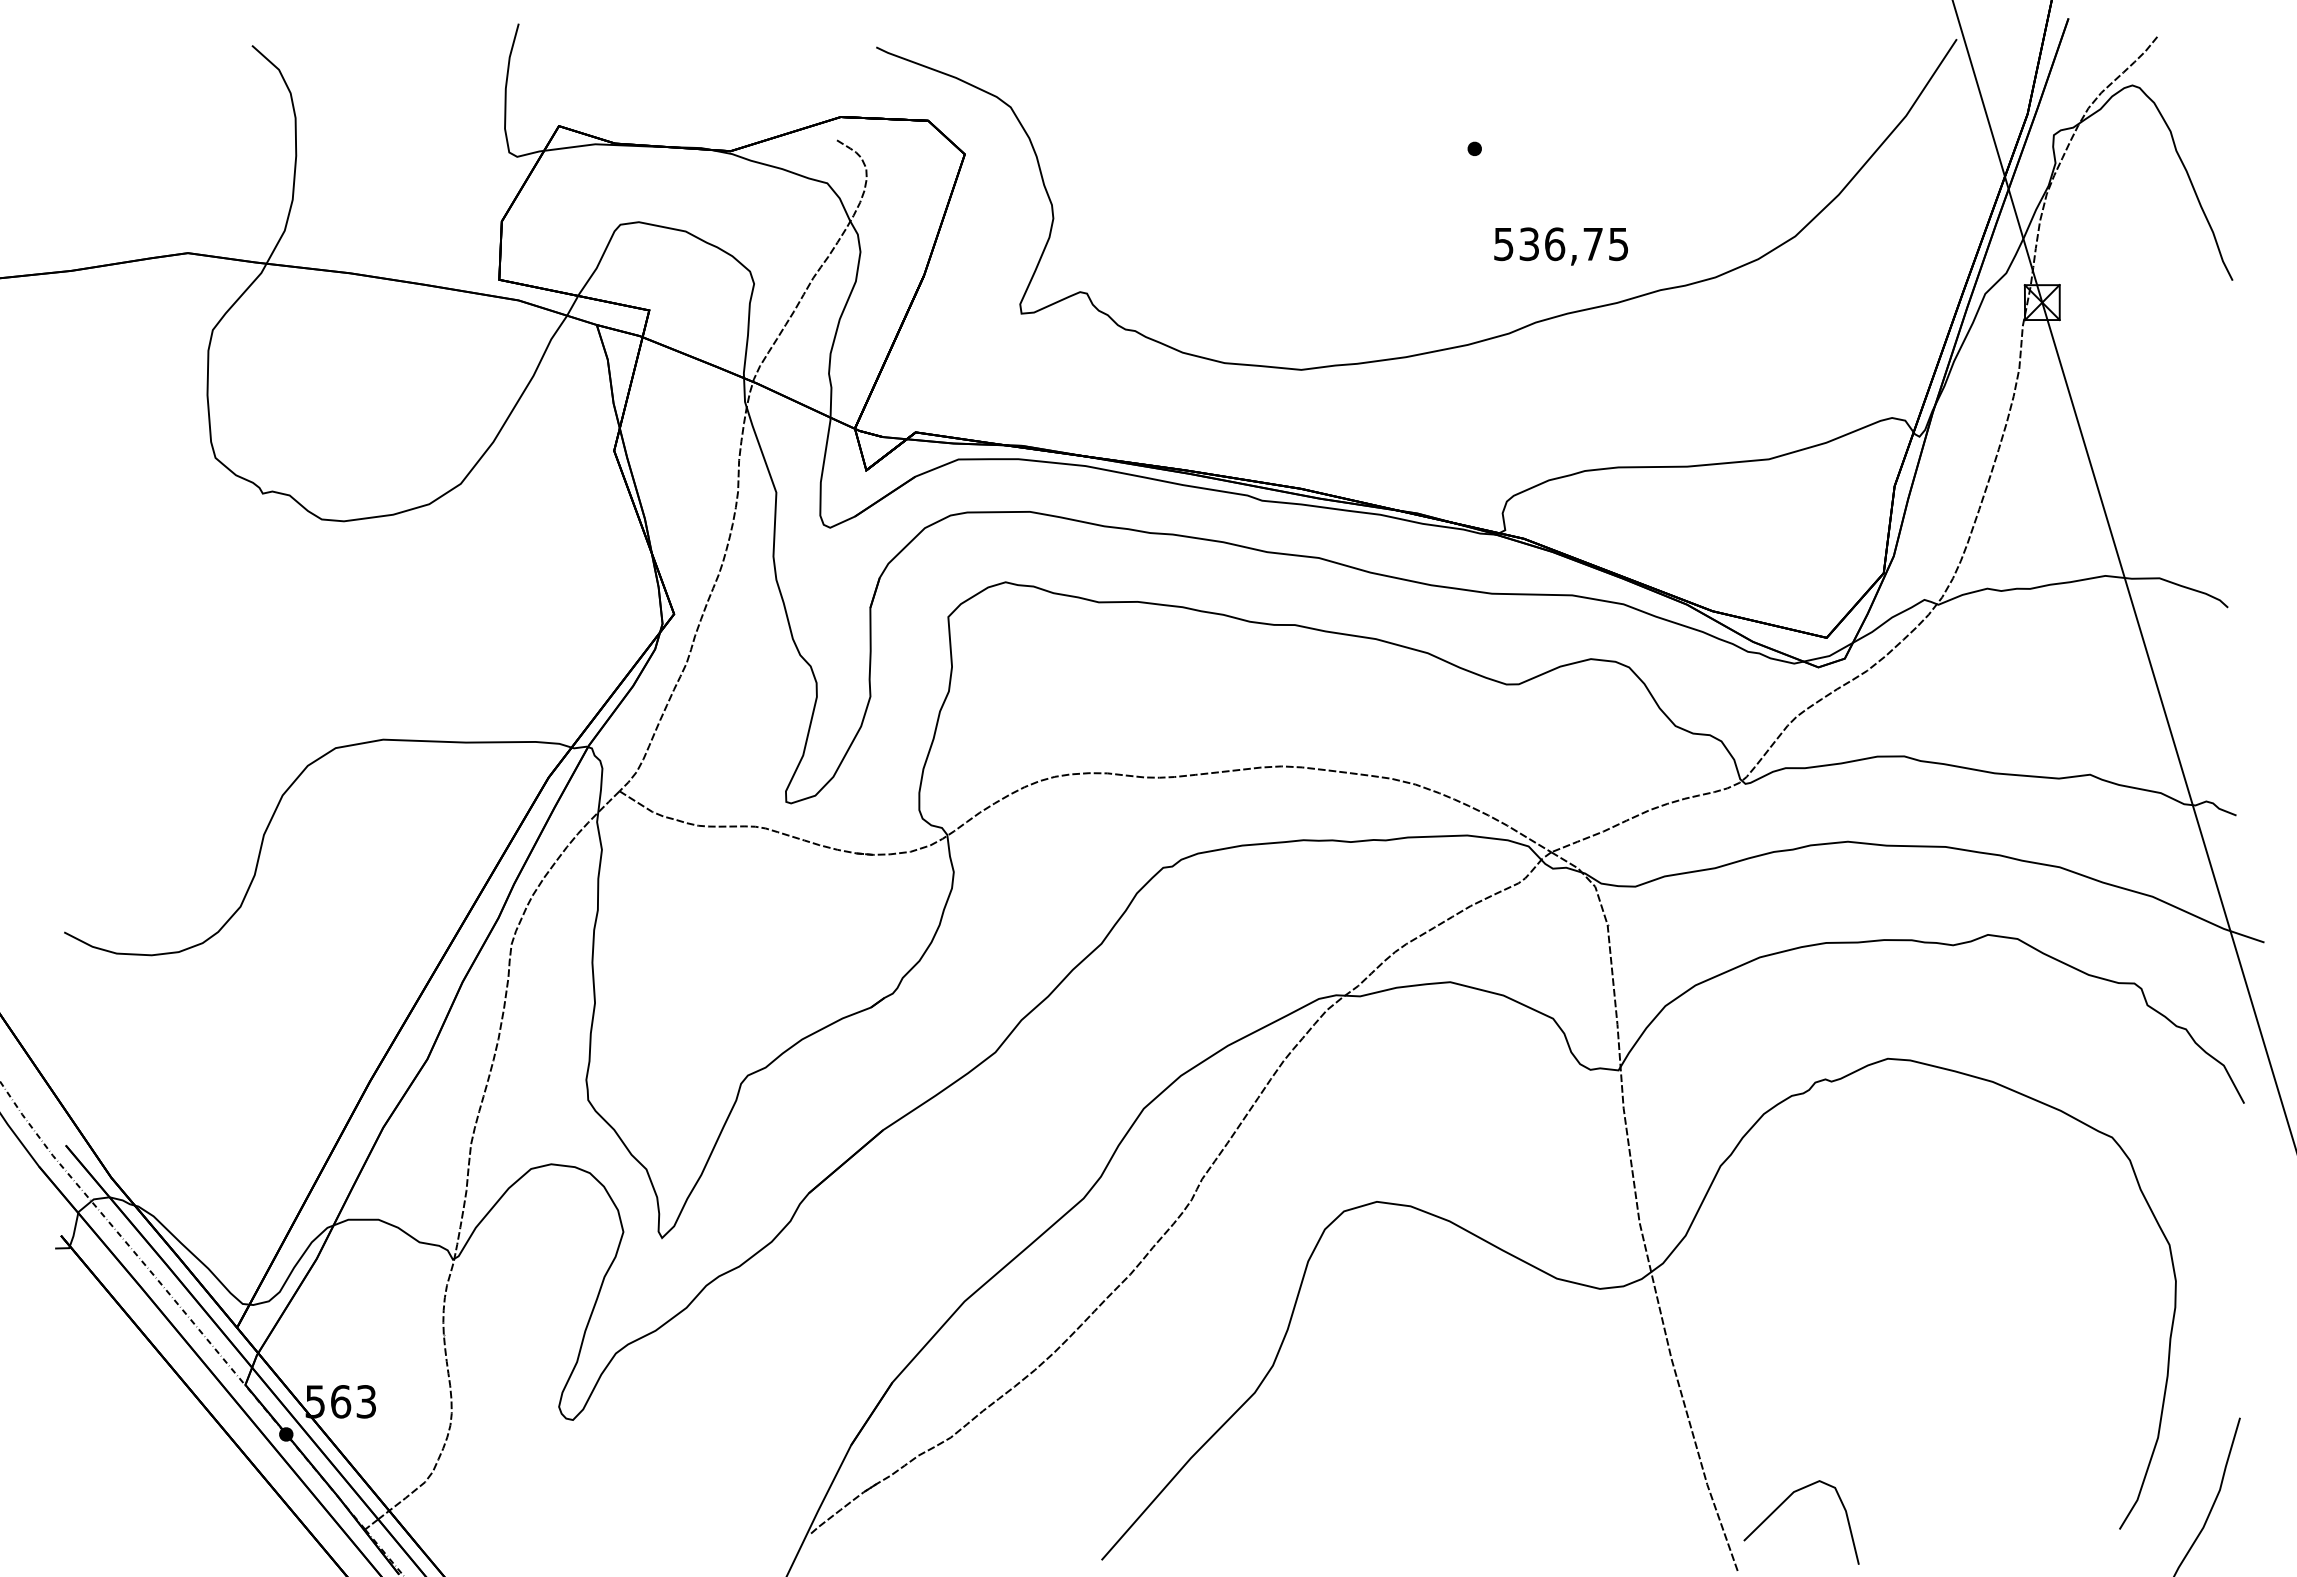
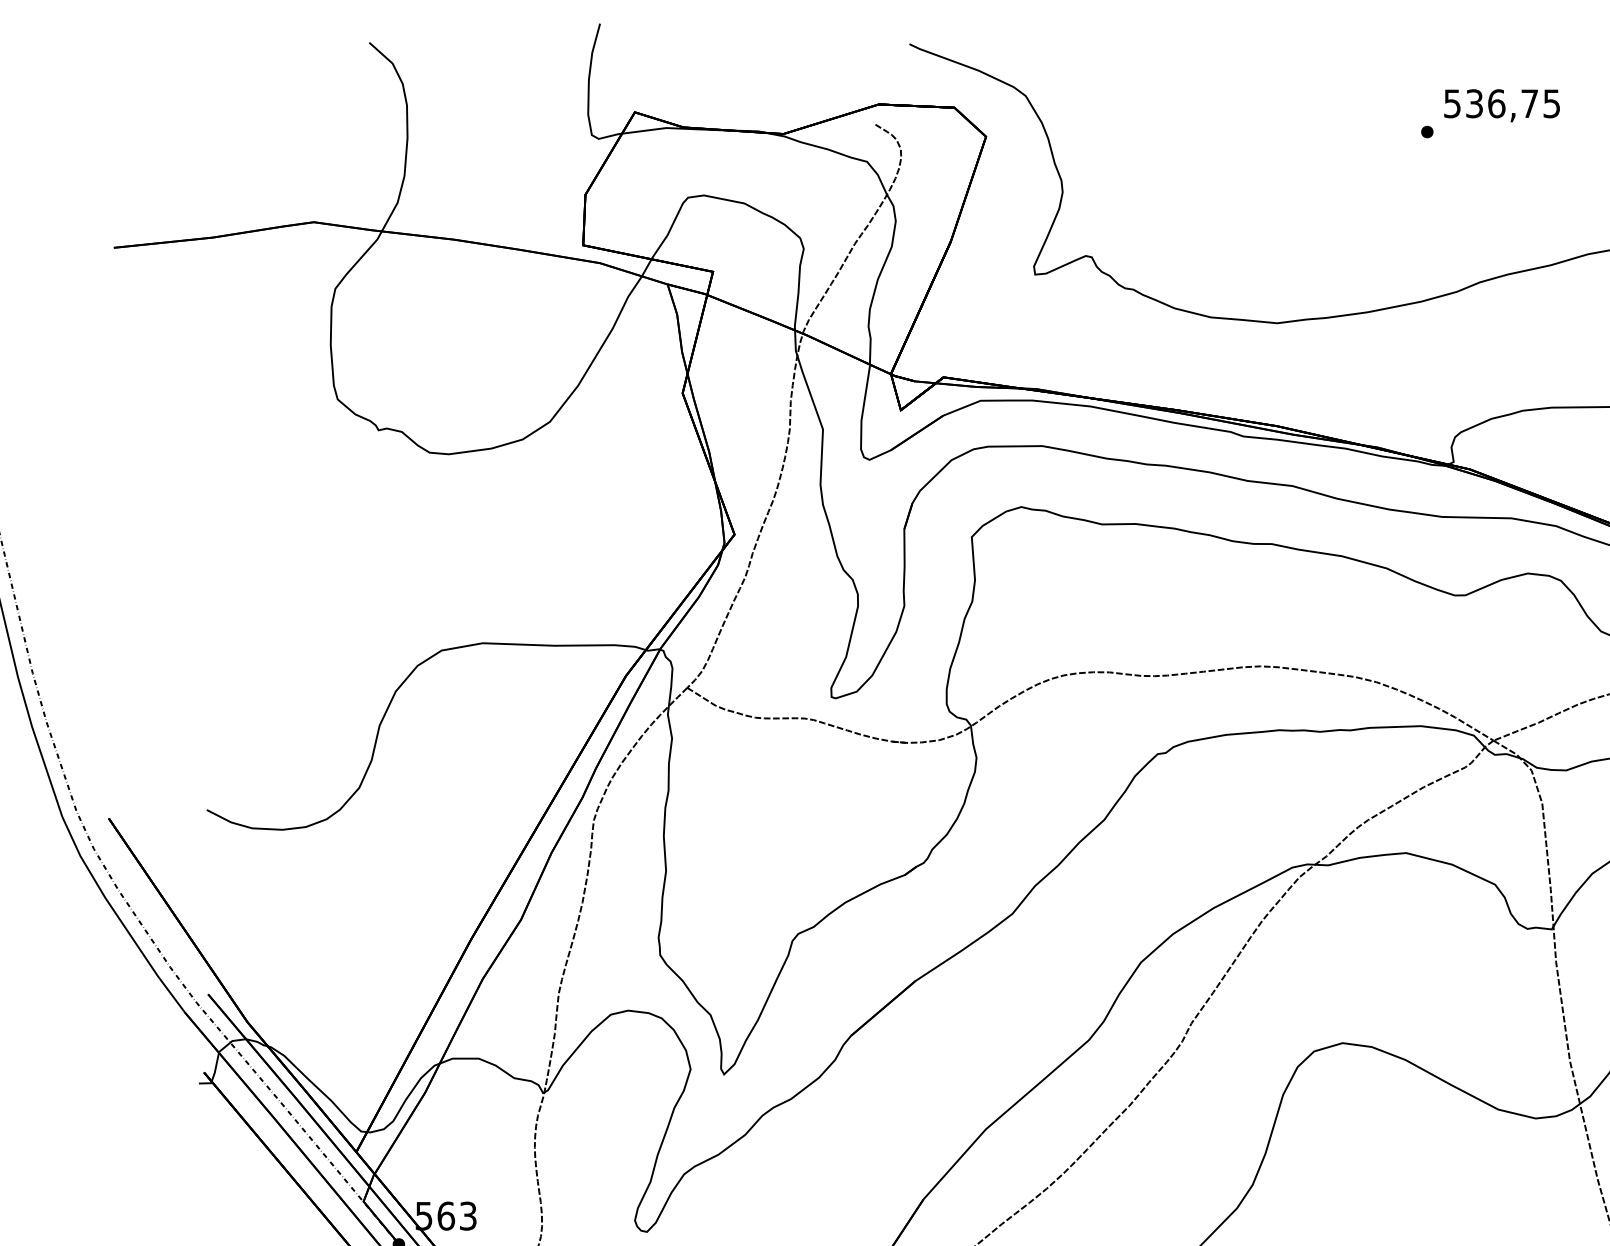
text: (1560, 246) -> (1501, 105), moved

